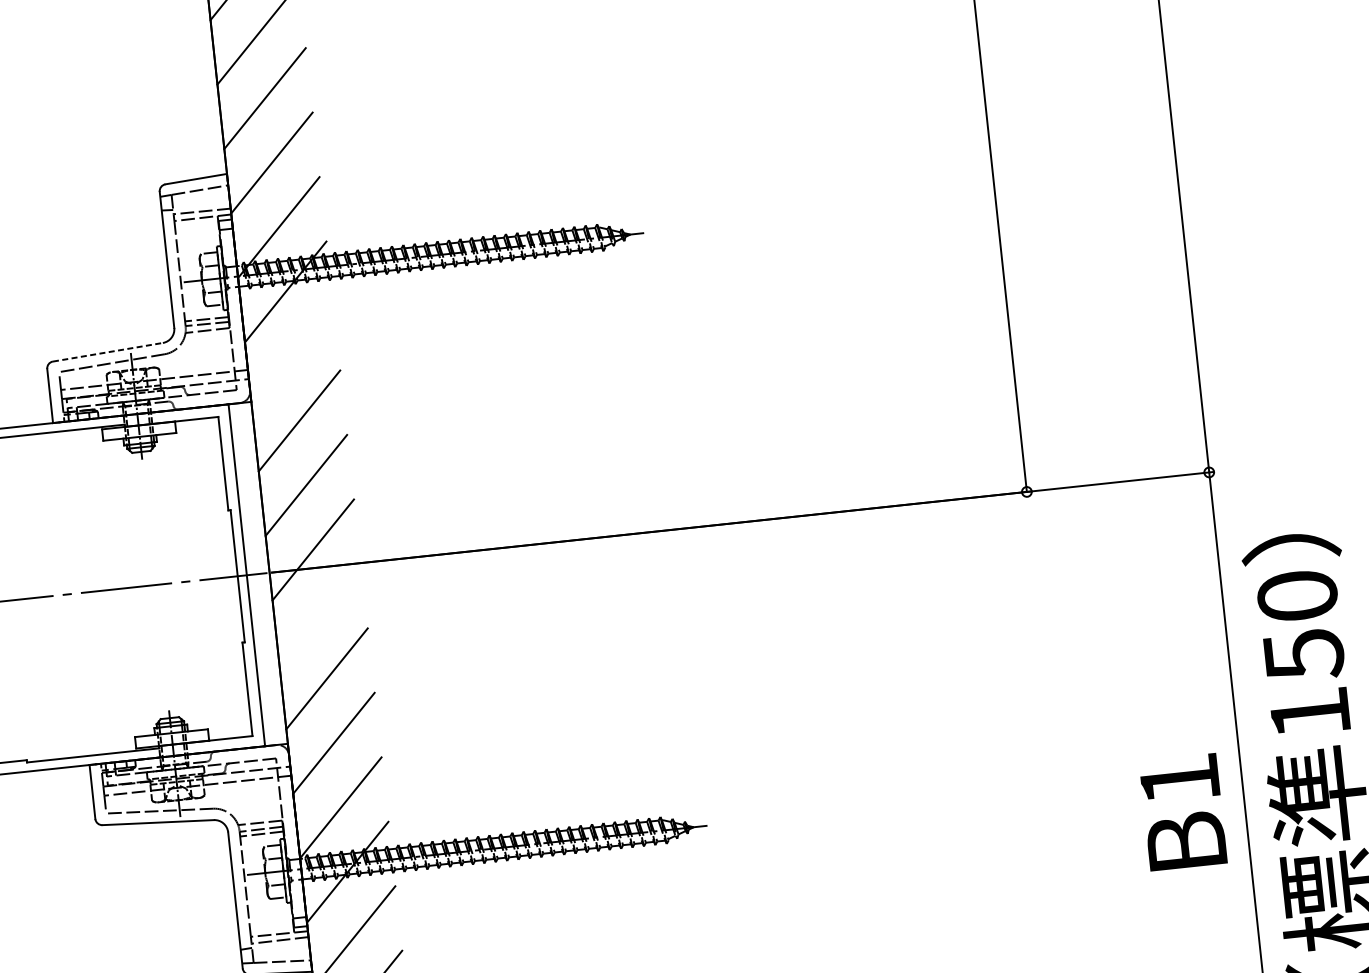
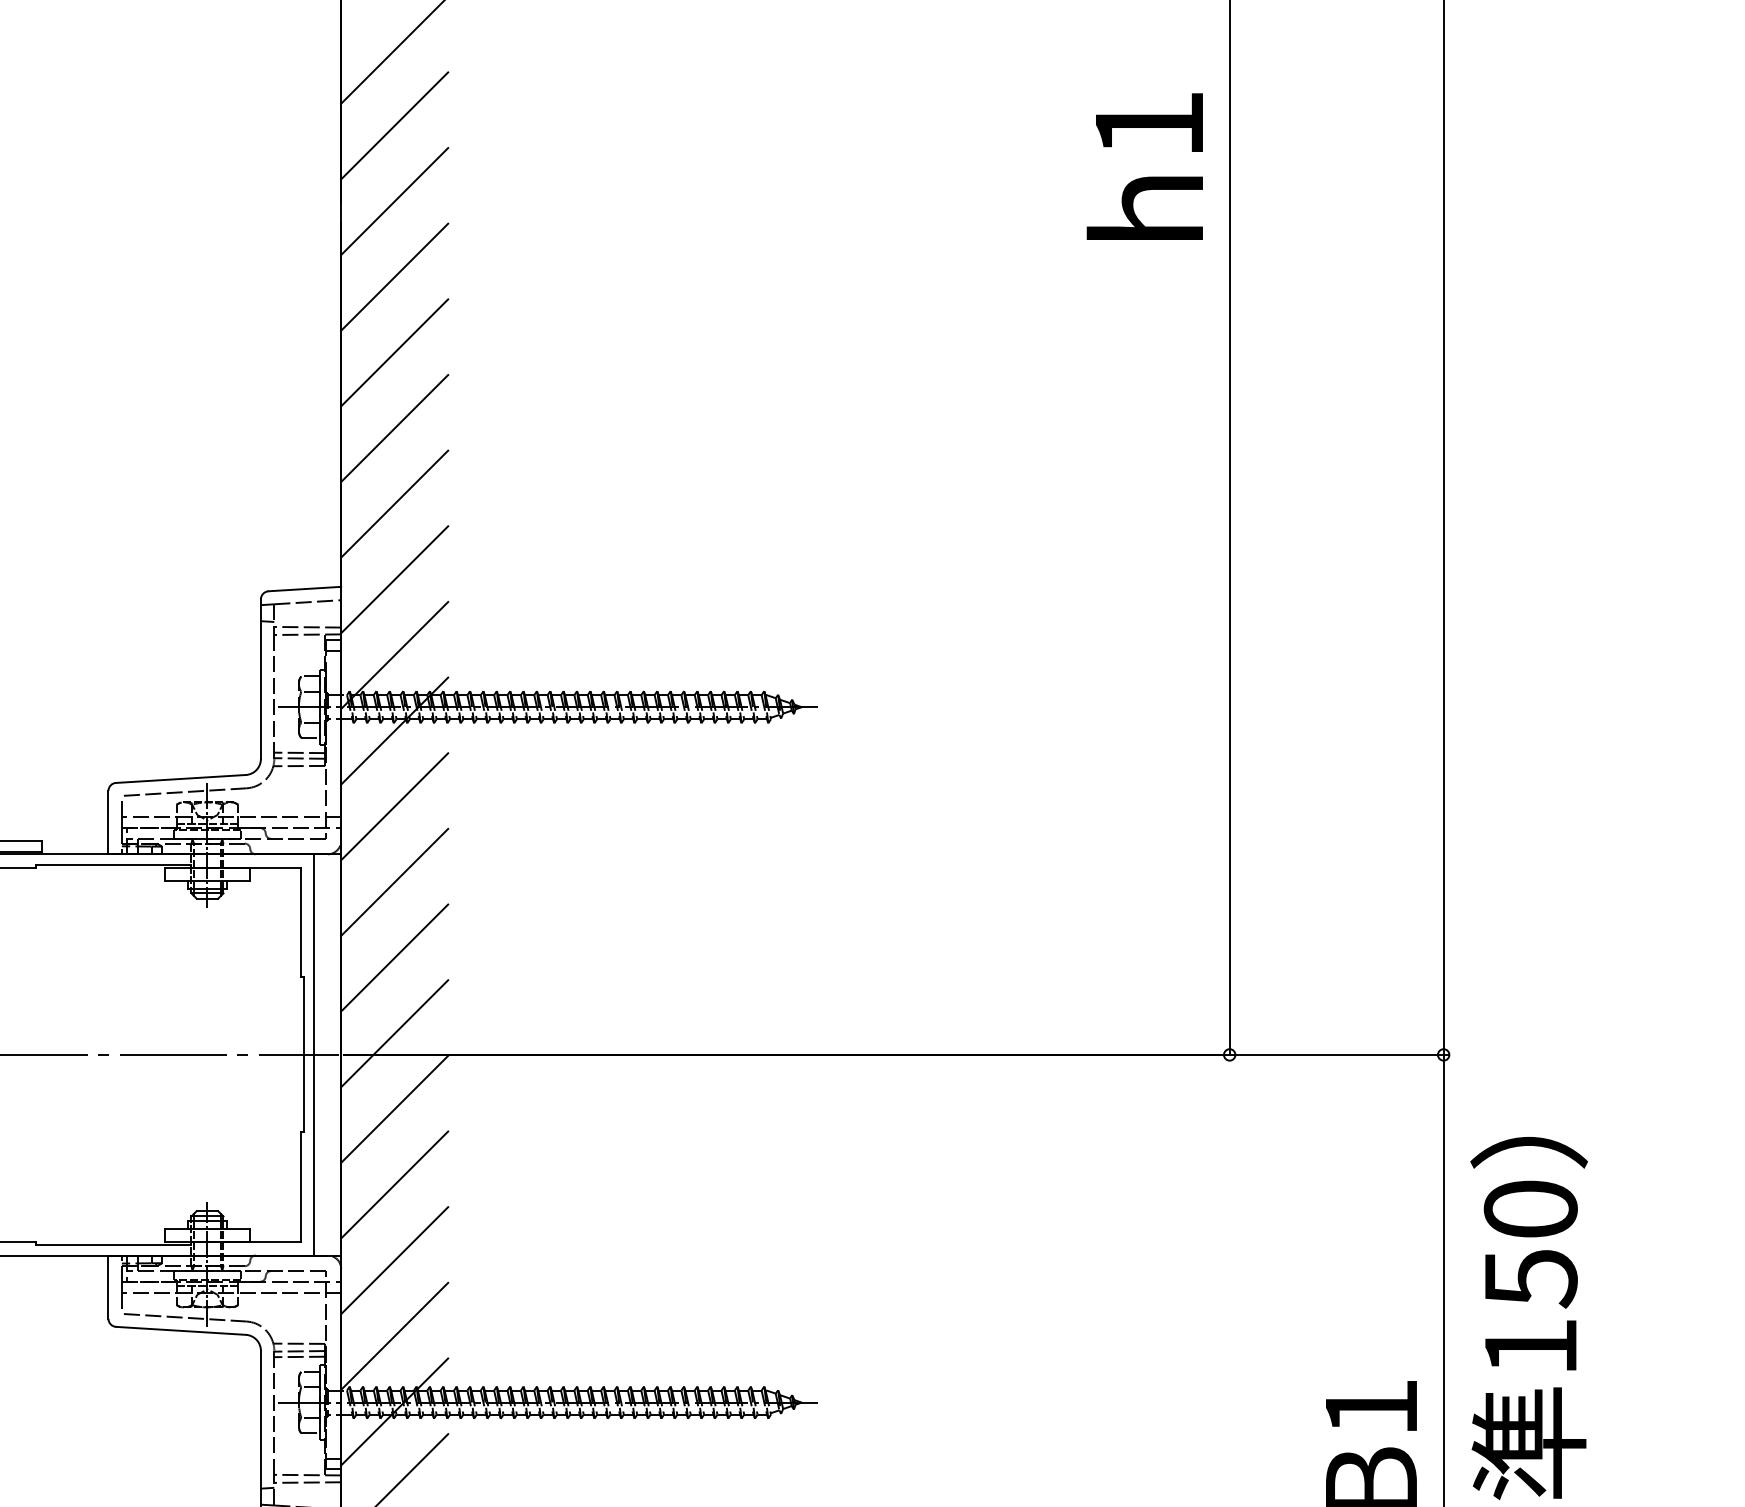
line: (108, 351) -> (181, 778), dashed -> solid
line: (292, 356) -> (394, 806), added
line: (319, 613) -> (394, 1108), added

